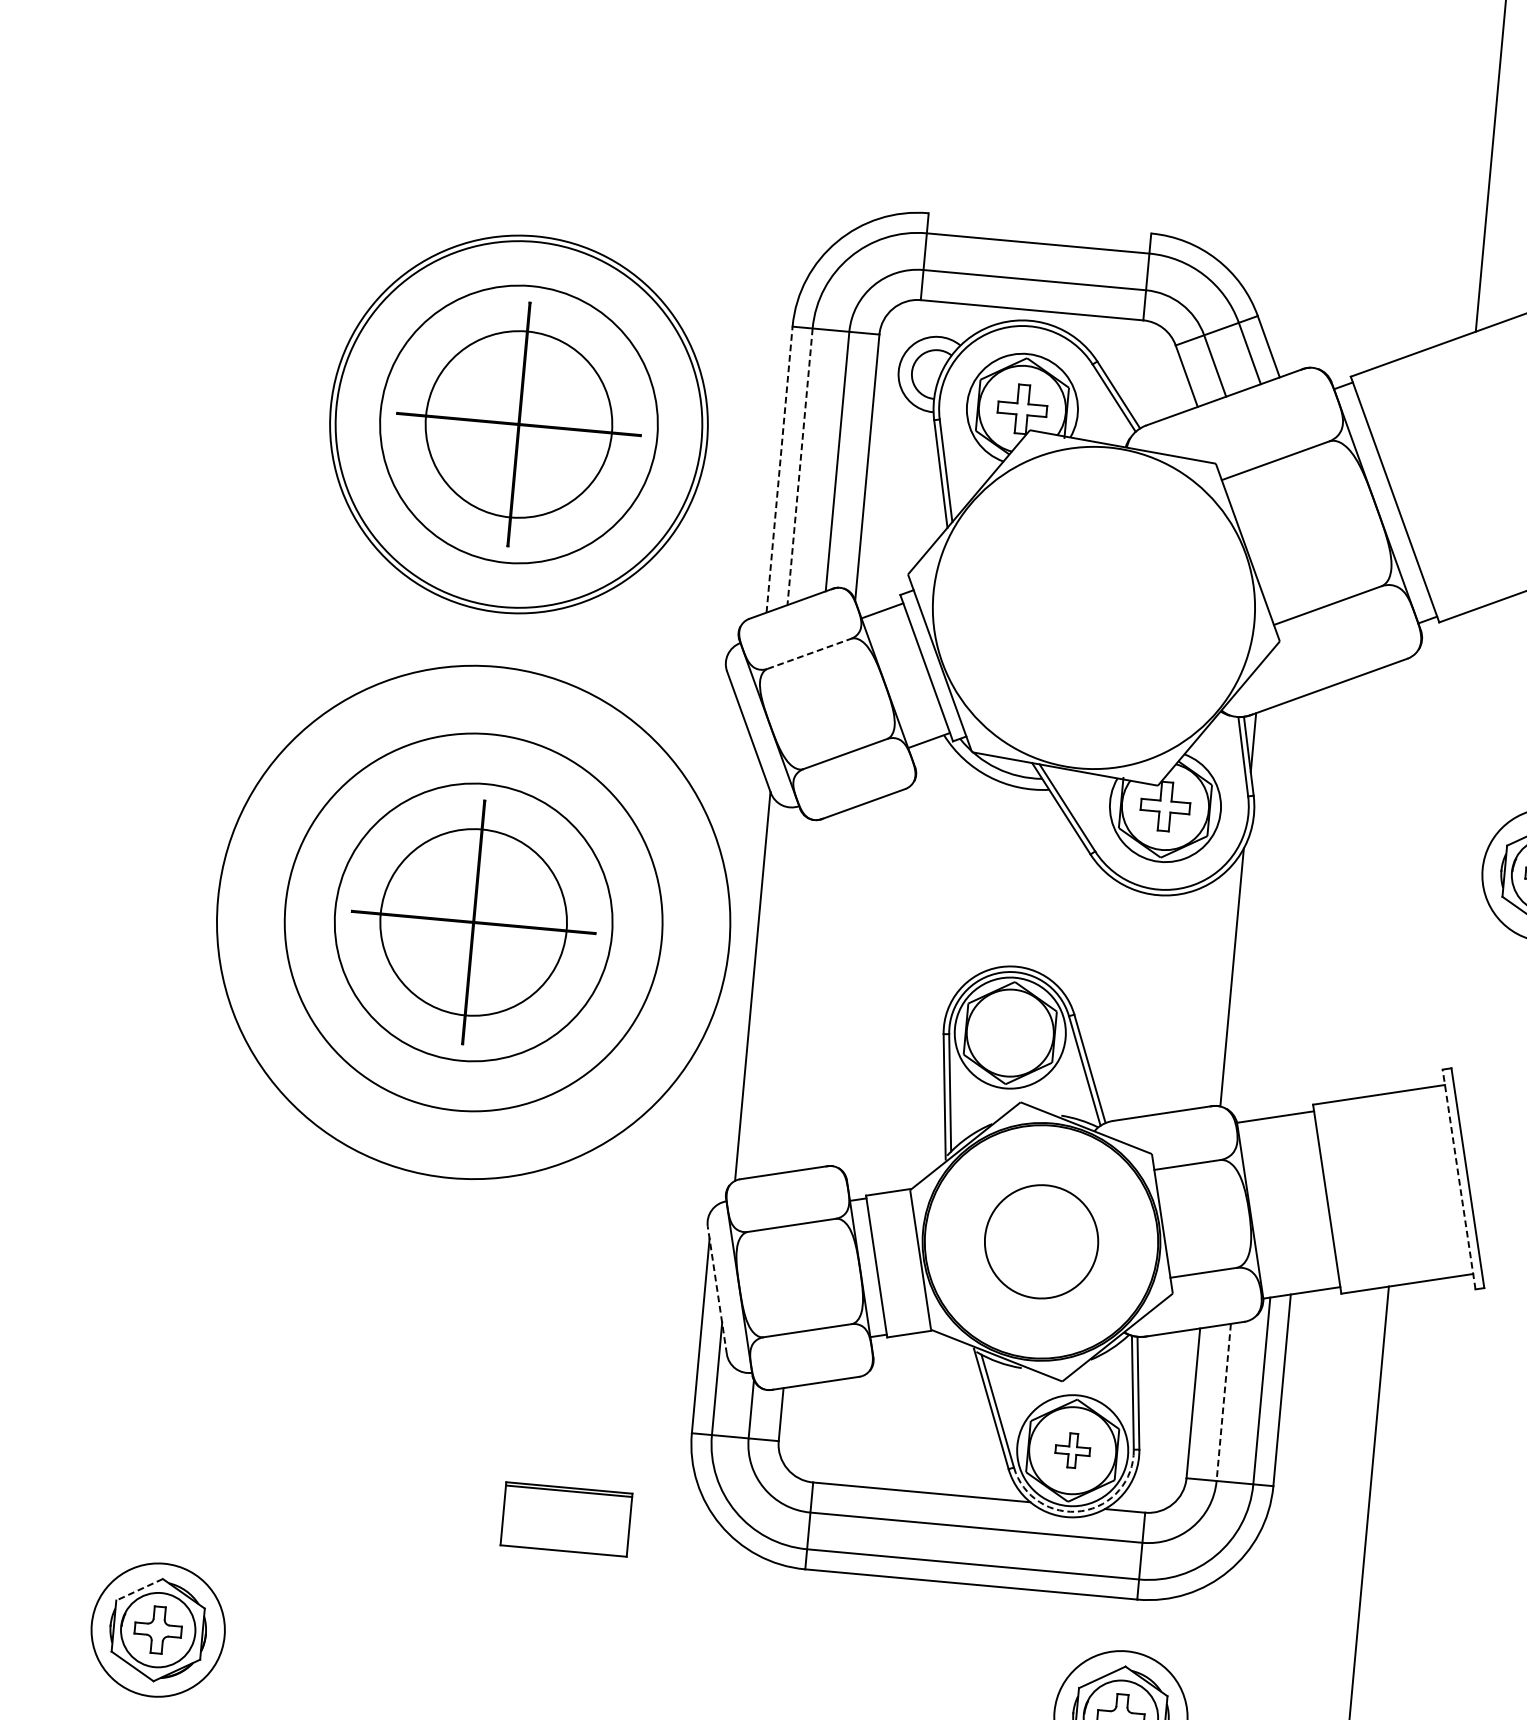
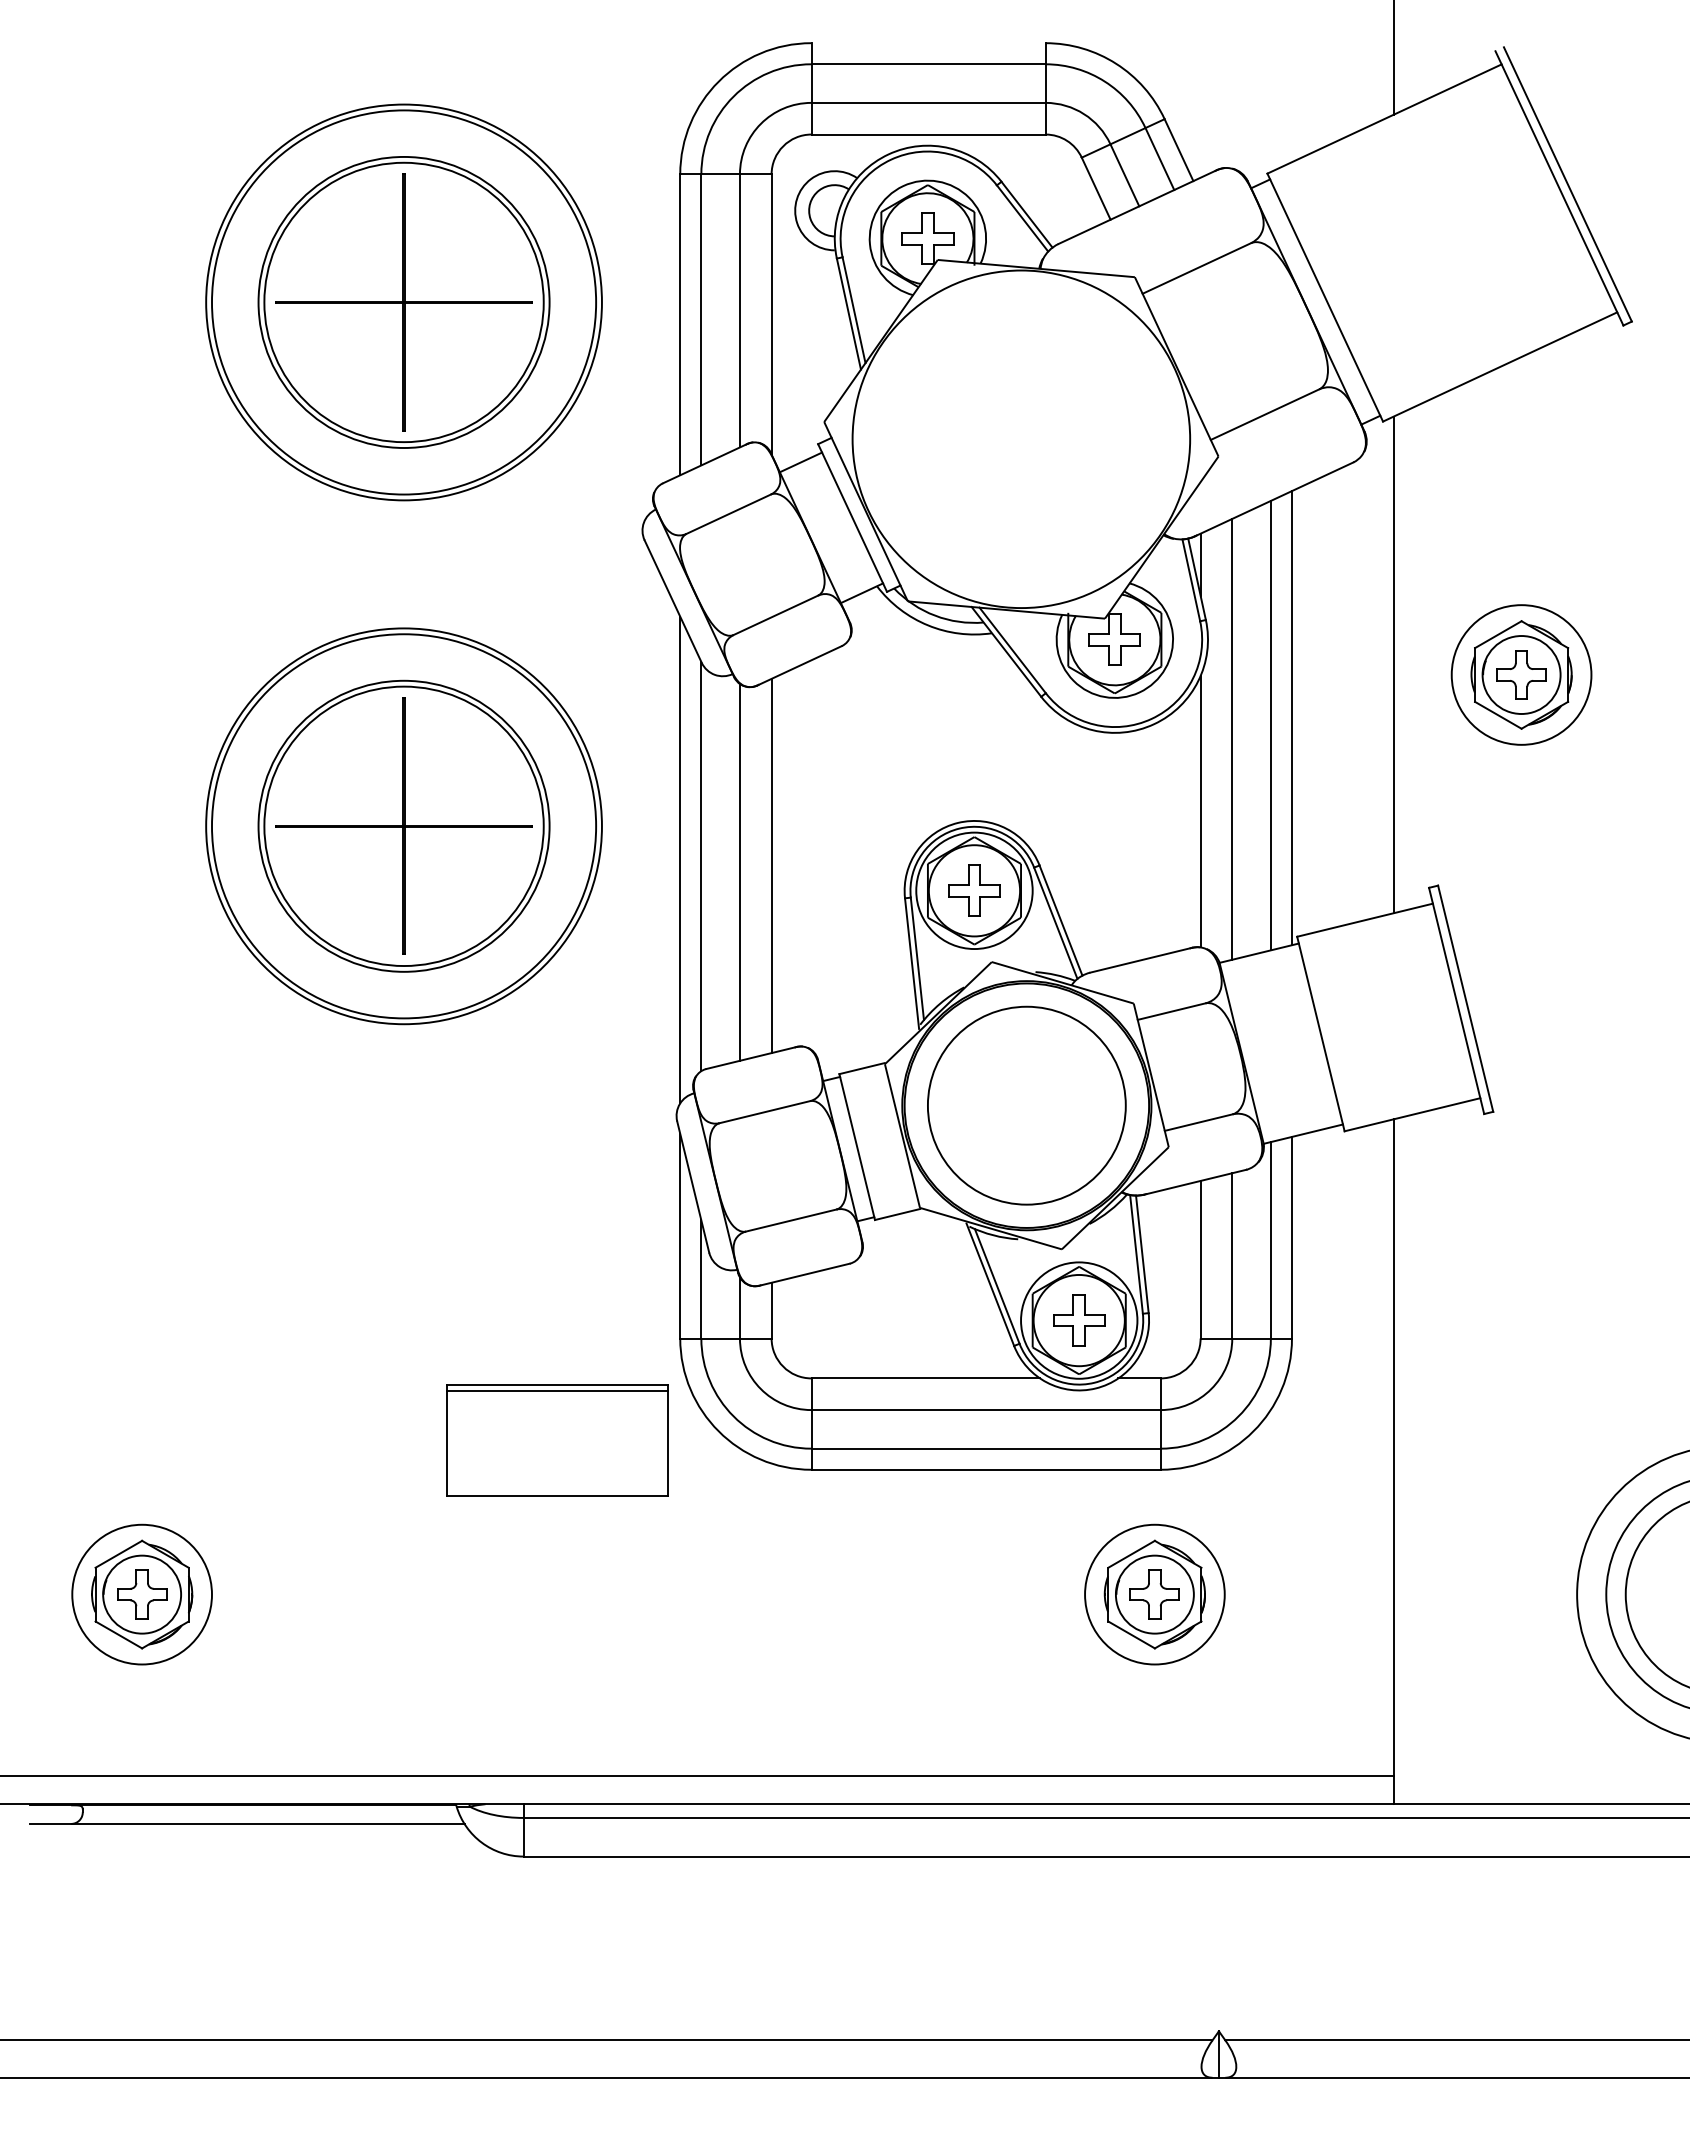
circle: (518, 424) -> (403, 302), size x1.43
line: (800, 466) -> (701, 319), dashed -> solid
line: (779, 469) -> (680, 324), dashed -> solid
line: (809, 654) -> (728, 514), dashed -> solid
line: (1428, 854) -> (1393, 664), added
line: (1326, 896) -> (1291, 718), added
line: (1306, 901) -> (1270, 725), added
line: (1268, 910) -> (1232, 738), added
circle: (473, 922) -> (403, 826), size x1.43
circle: (474, 922) -> (404, 826), size x0.71
line: (733, 977) -> (680, 859), added
line: (819, 991) -> (771, 865), added
line: (788, 995) -> (739, 872), added
part: (1010, 1032) -> (974, 890), added
line: (1459, 1179) -> (1456, 1000), dashed -> solid
circle: (1041, 1241) -> (1026, 1105), size x1.67
line: (717, 1290) -> (693, 1187), dashed -> solid
line: (1224, 1402) -> (1232, 1255), dashed -> solid
part: (1072, 1450) -> (1079, 1320), size x1.43
arc: (1081, 1510) -> (1094, 1382), dashed -> solid
part: (566, 1519) -> (557, 1440), size x1.67
line: (139, 1589) -> (118, 1554), dashed -> solid

